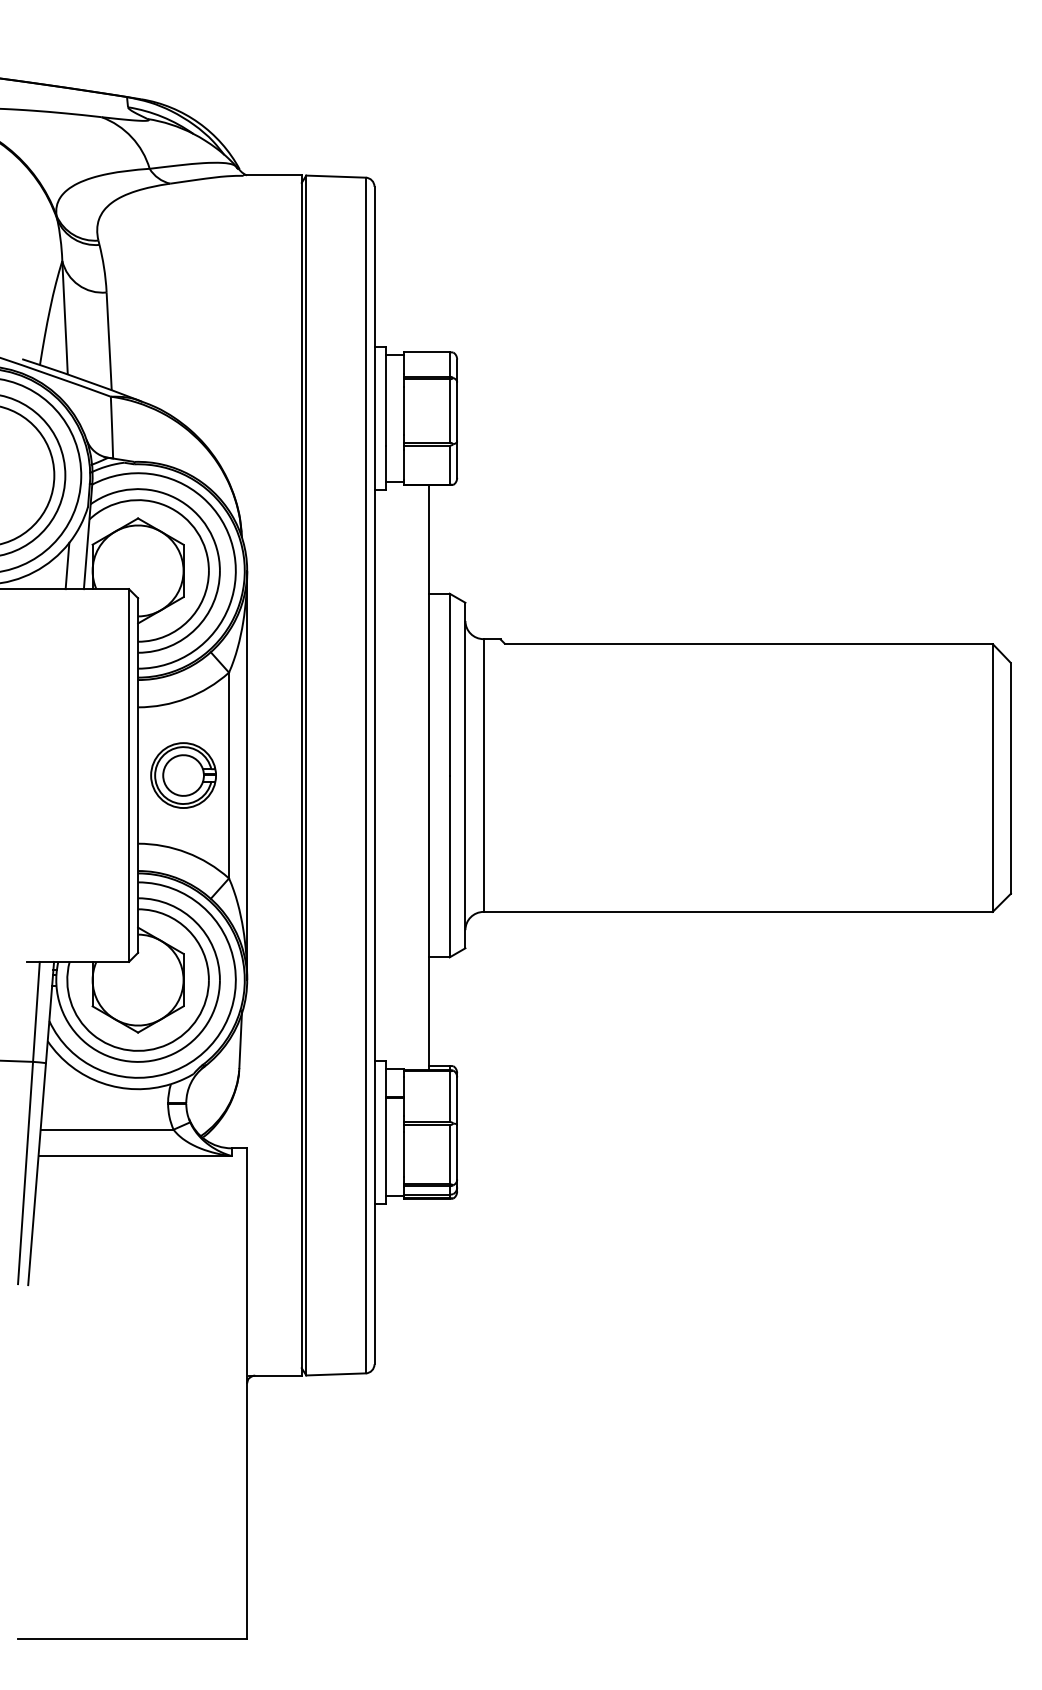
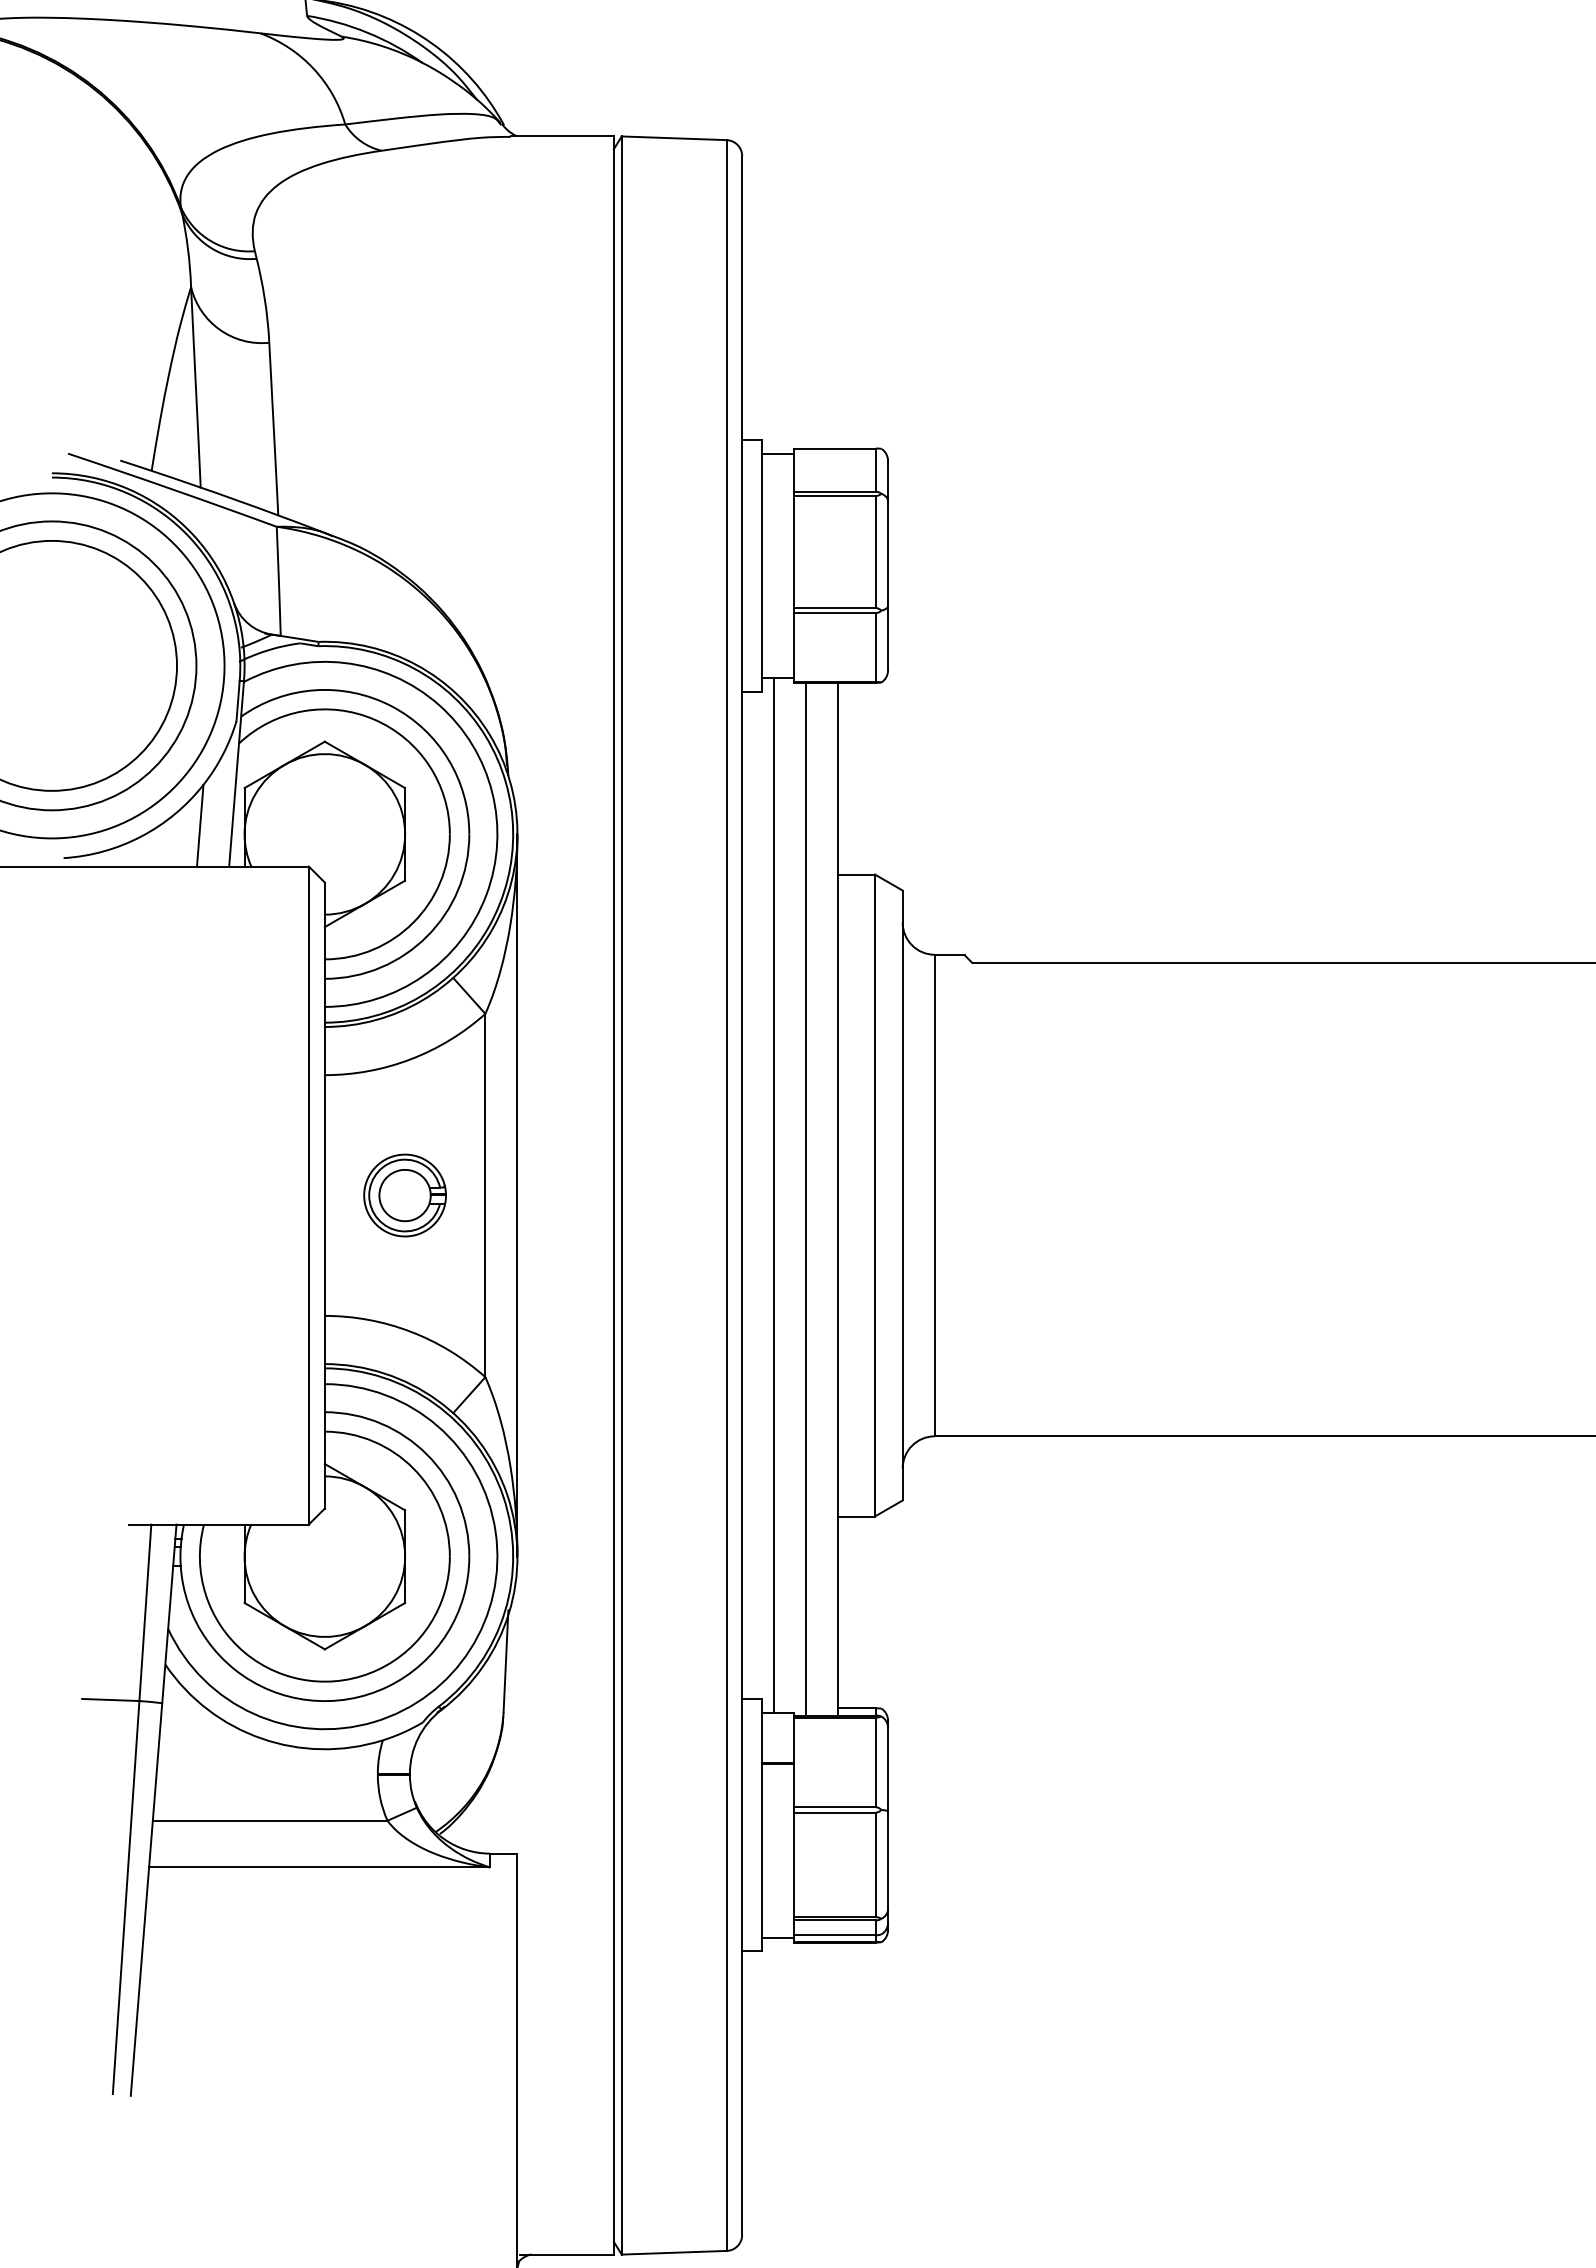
part: (183, 775) -> (404, 1195), size x0.71
line: (392, 775) -> (773, 1195), added
line: (410, 777) -> (805, 1198), added

